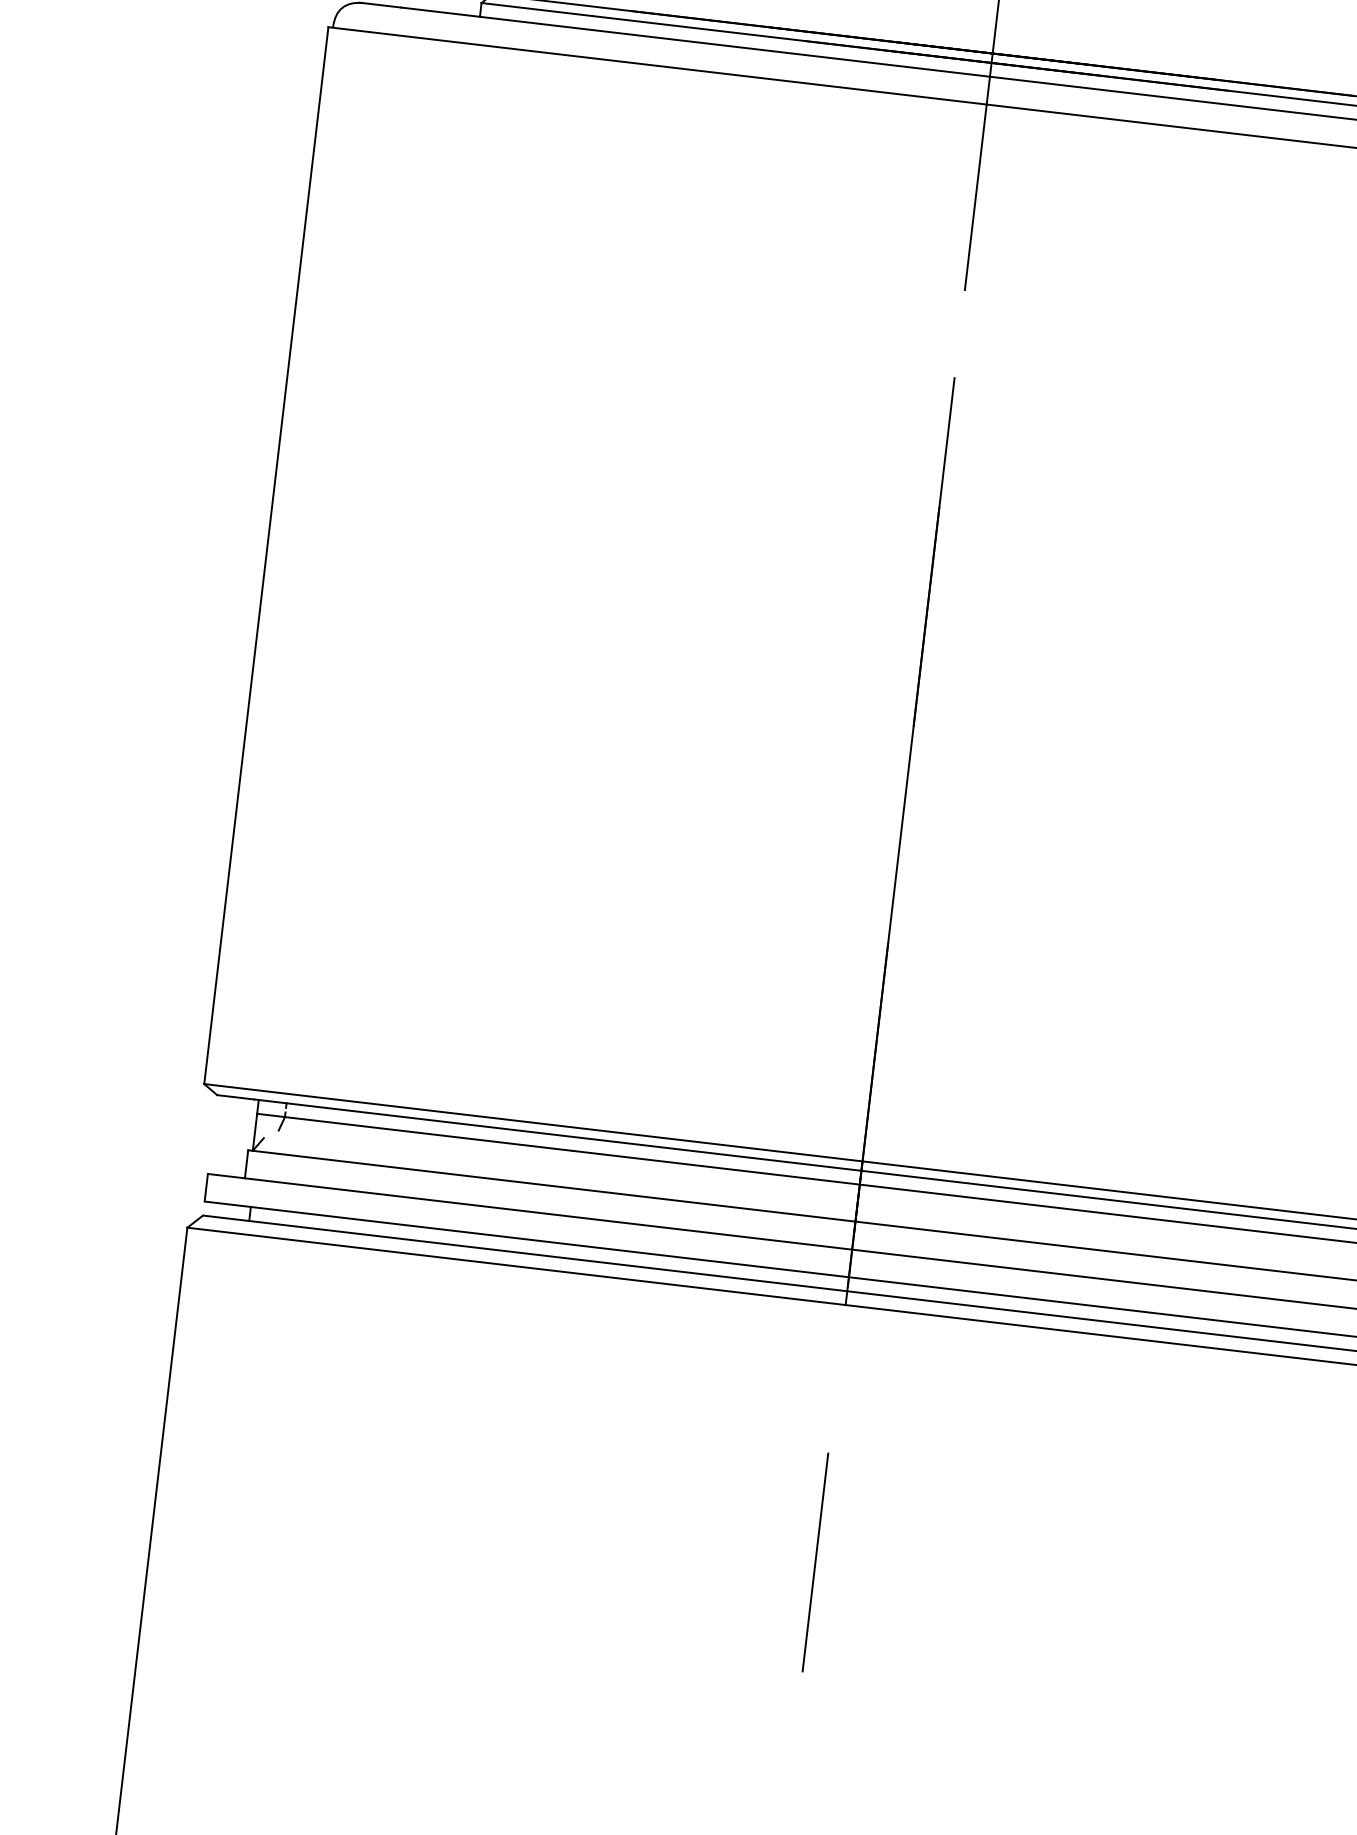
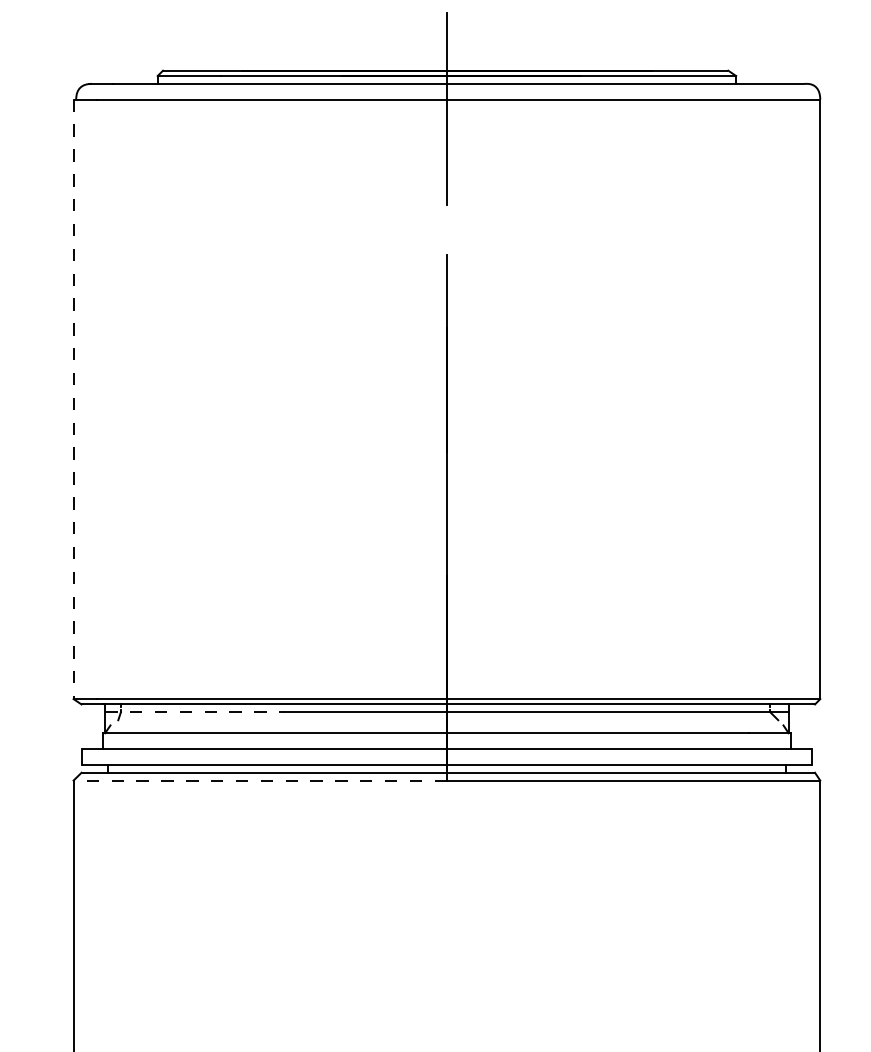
line: (266, 555) -> (73, 399), solid -> dashed
line: (416, 1132) -> (195, 712), solid -> dashed
line: (516, 1266) -> (260, 780), solid -> dashed
line: (814, 1562) -> (446, 926), removed

